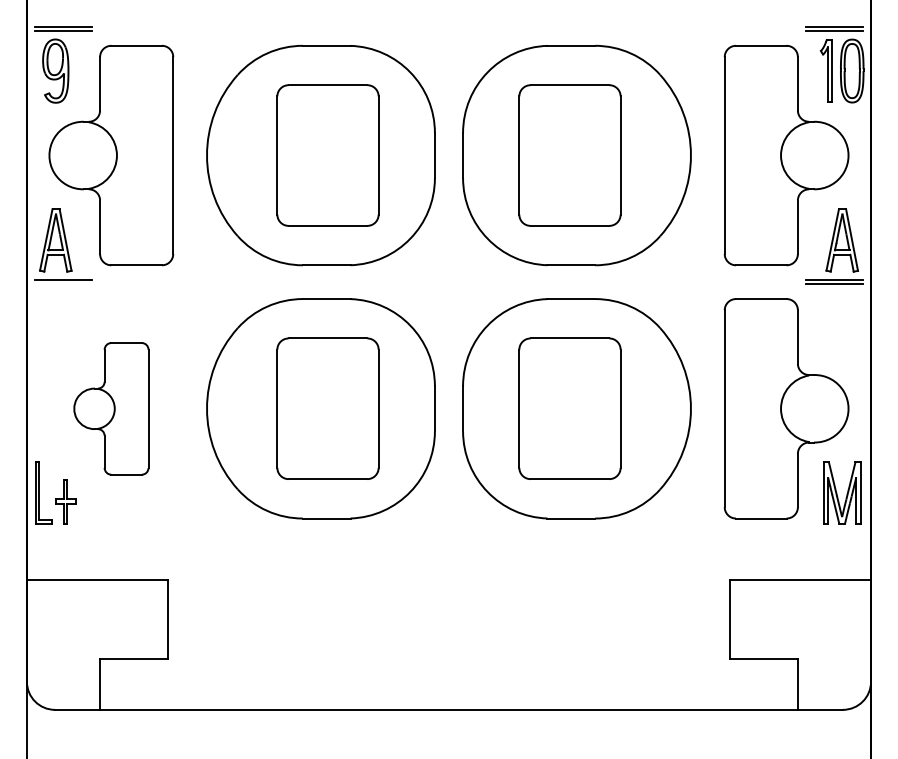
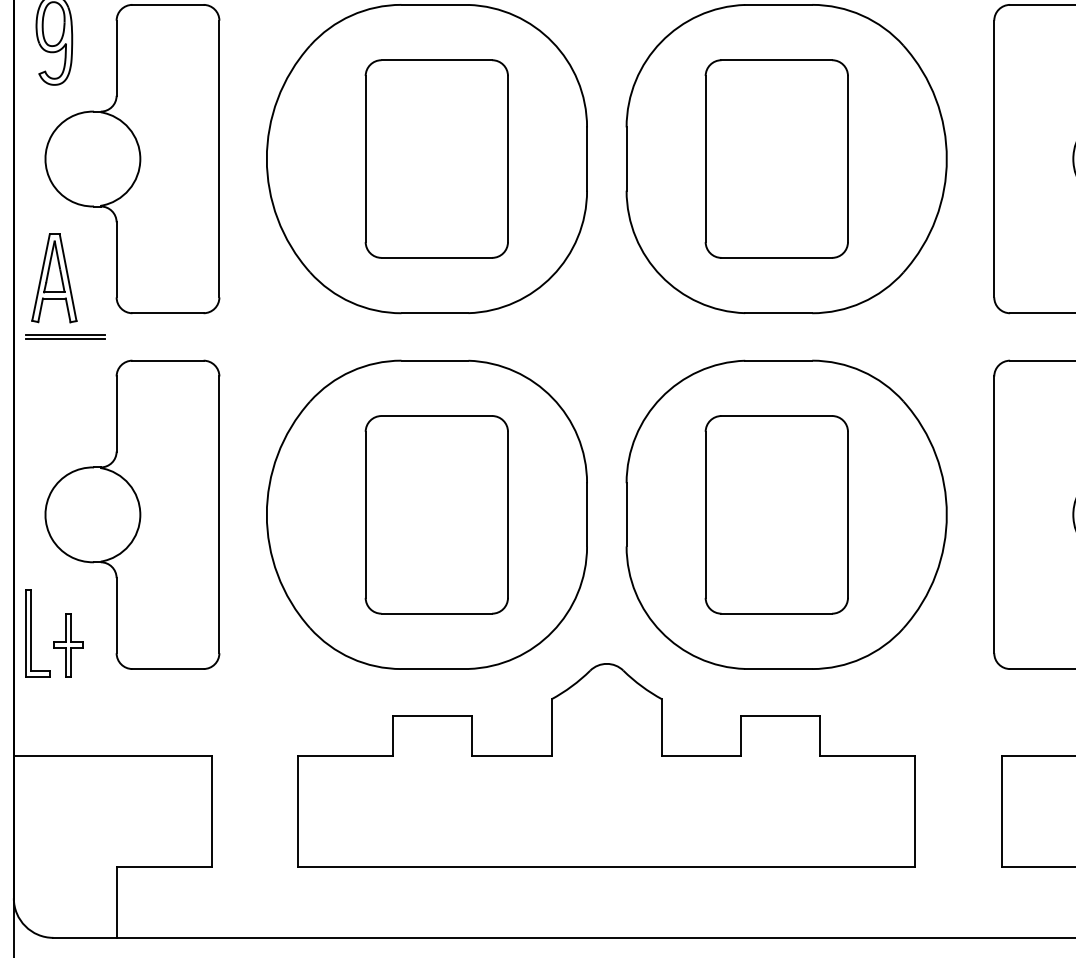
line: (63, 283) -> (65, 338), added
part: (111, 408) -> (132, 514), size x1.67
part: (448, 586) -> (606, 764), added

